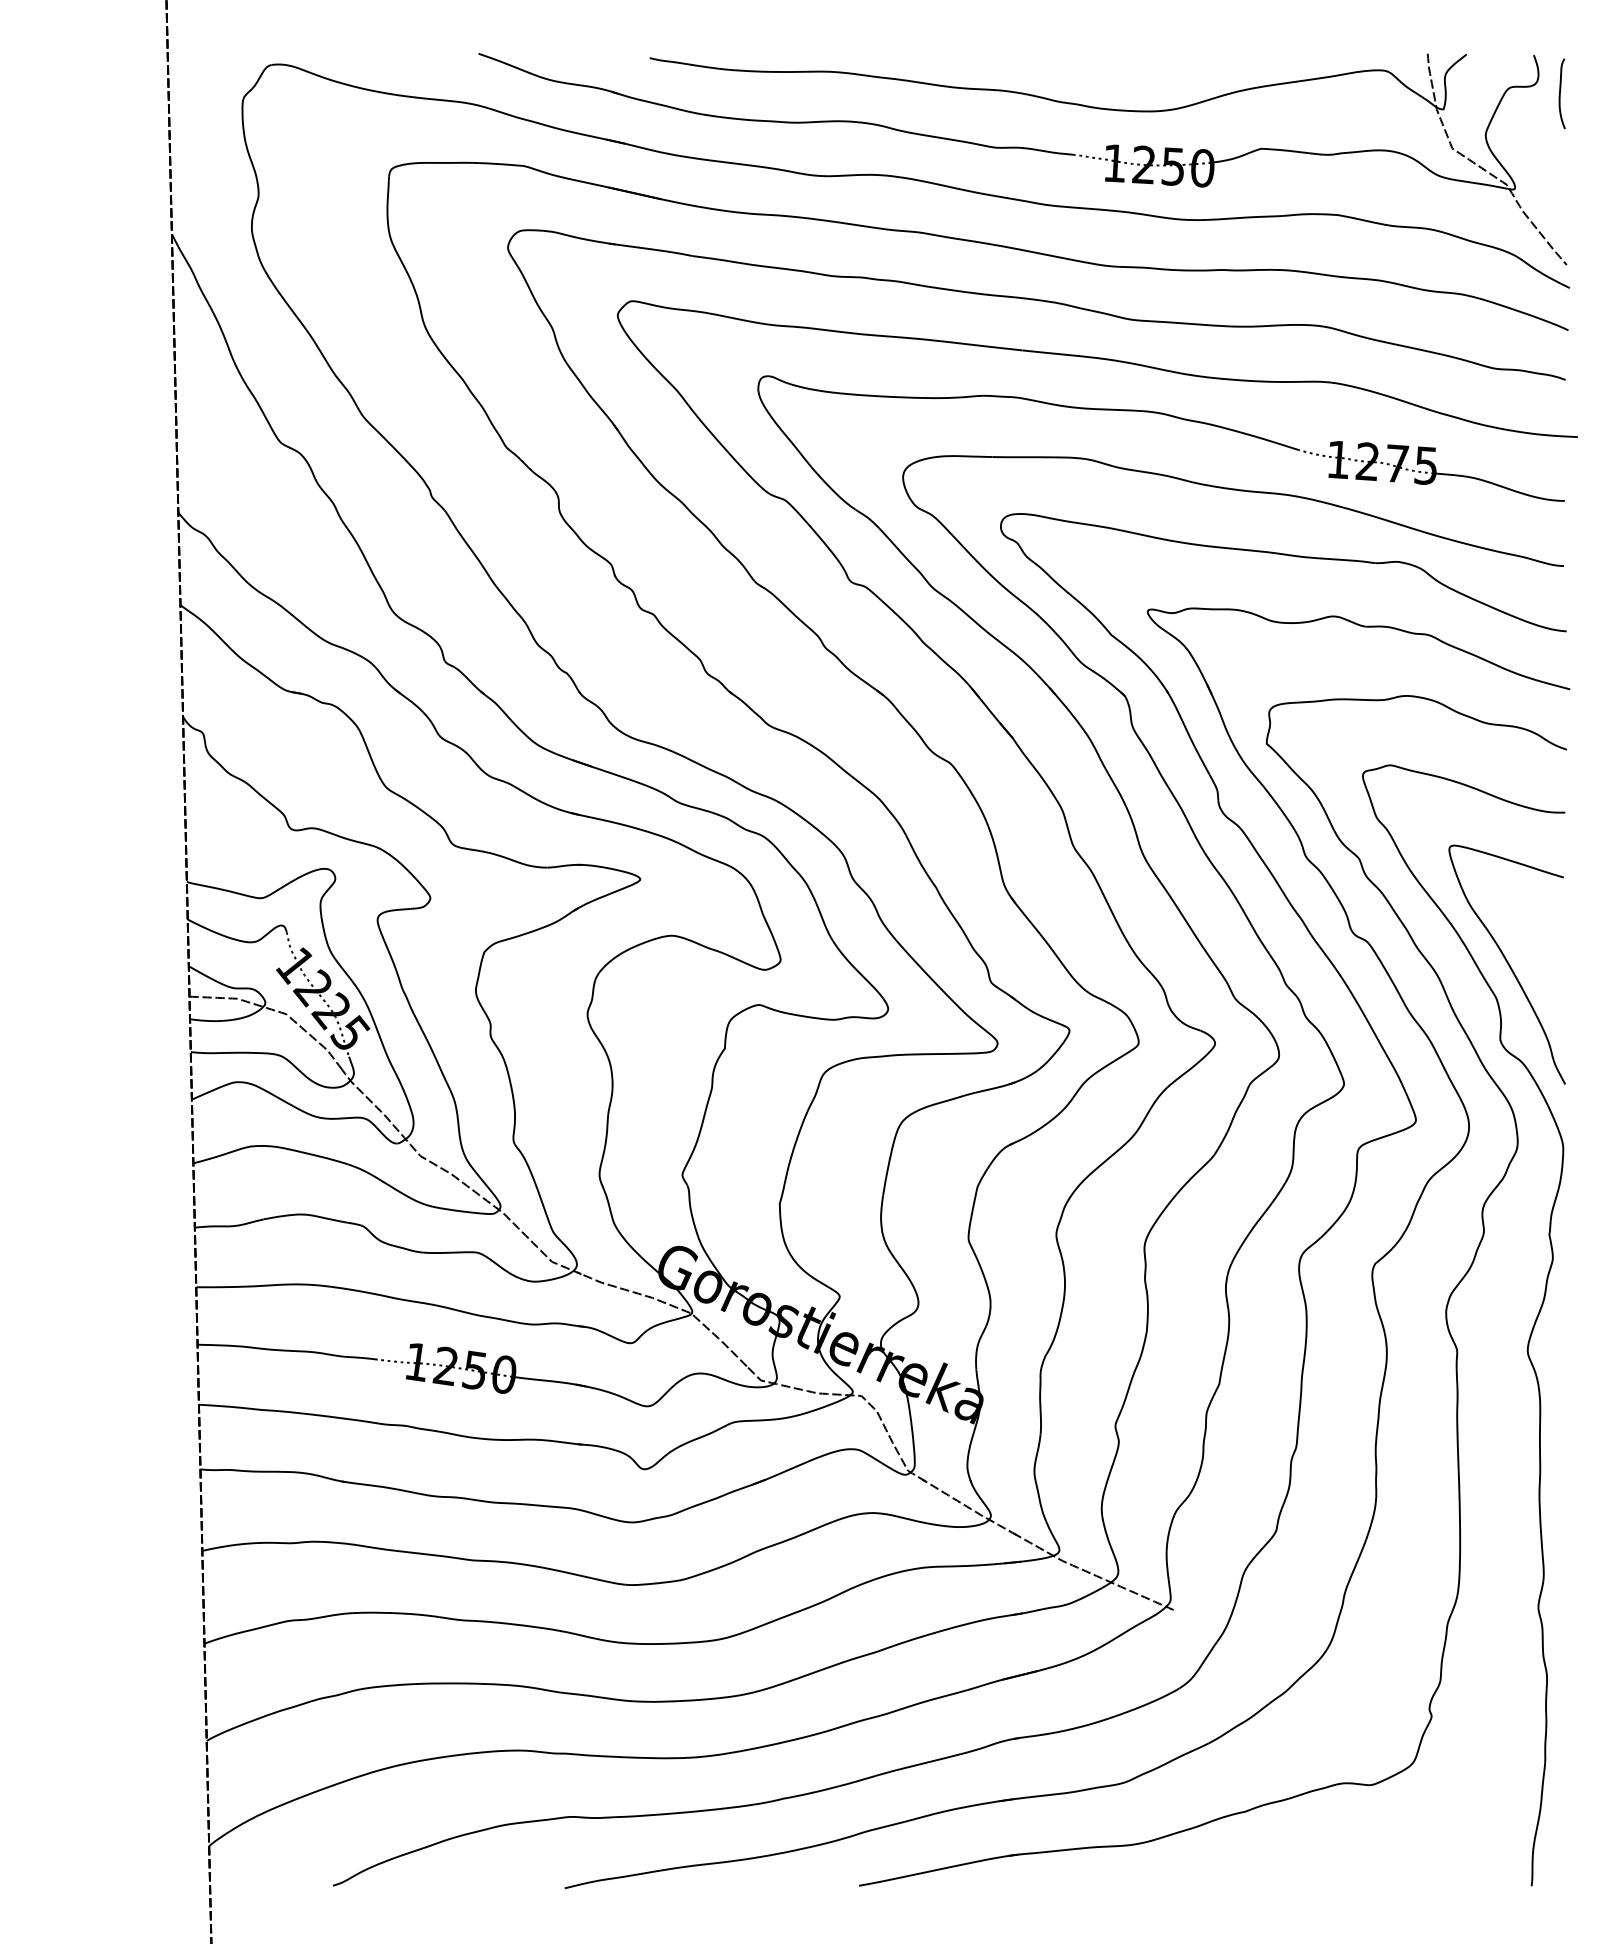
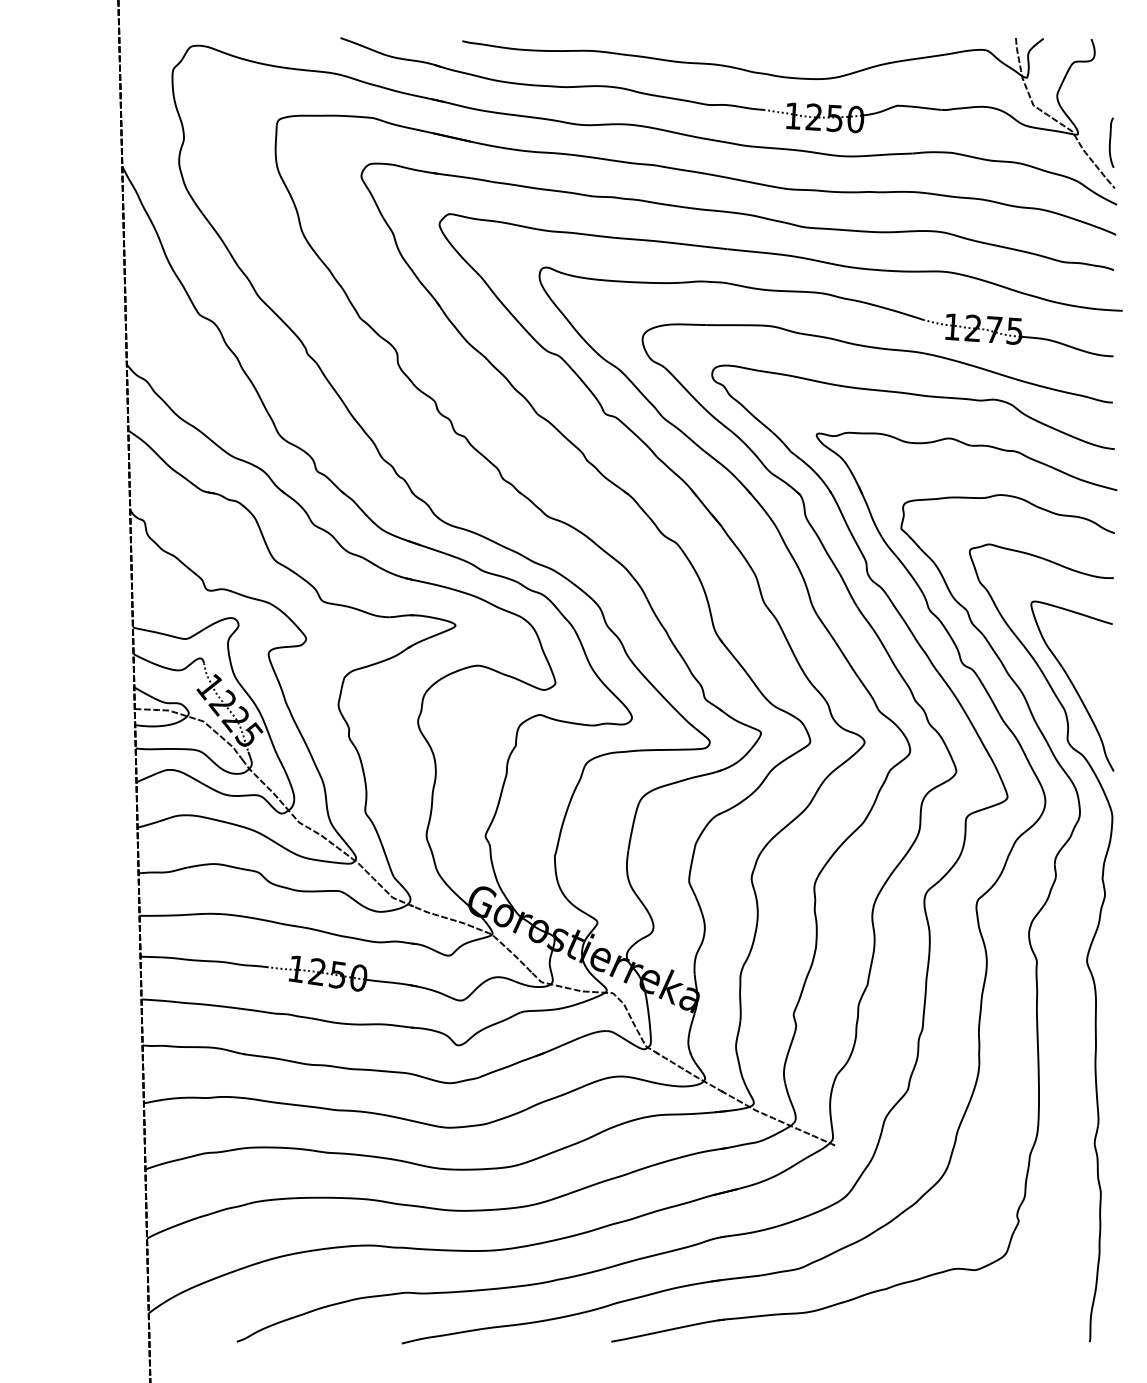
curve: (1560, 93) -> (1110, 142), moved

